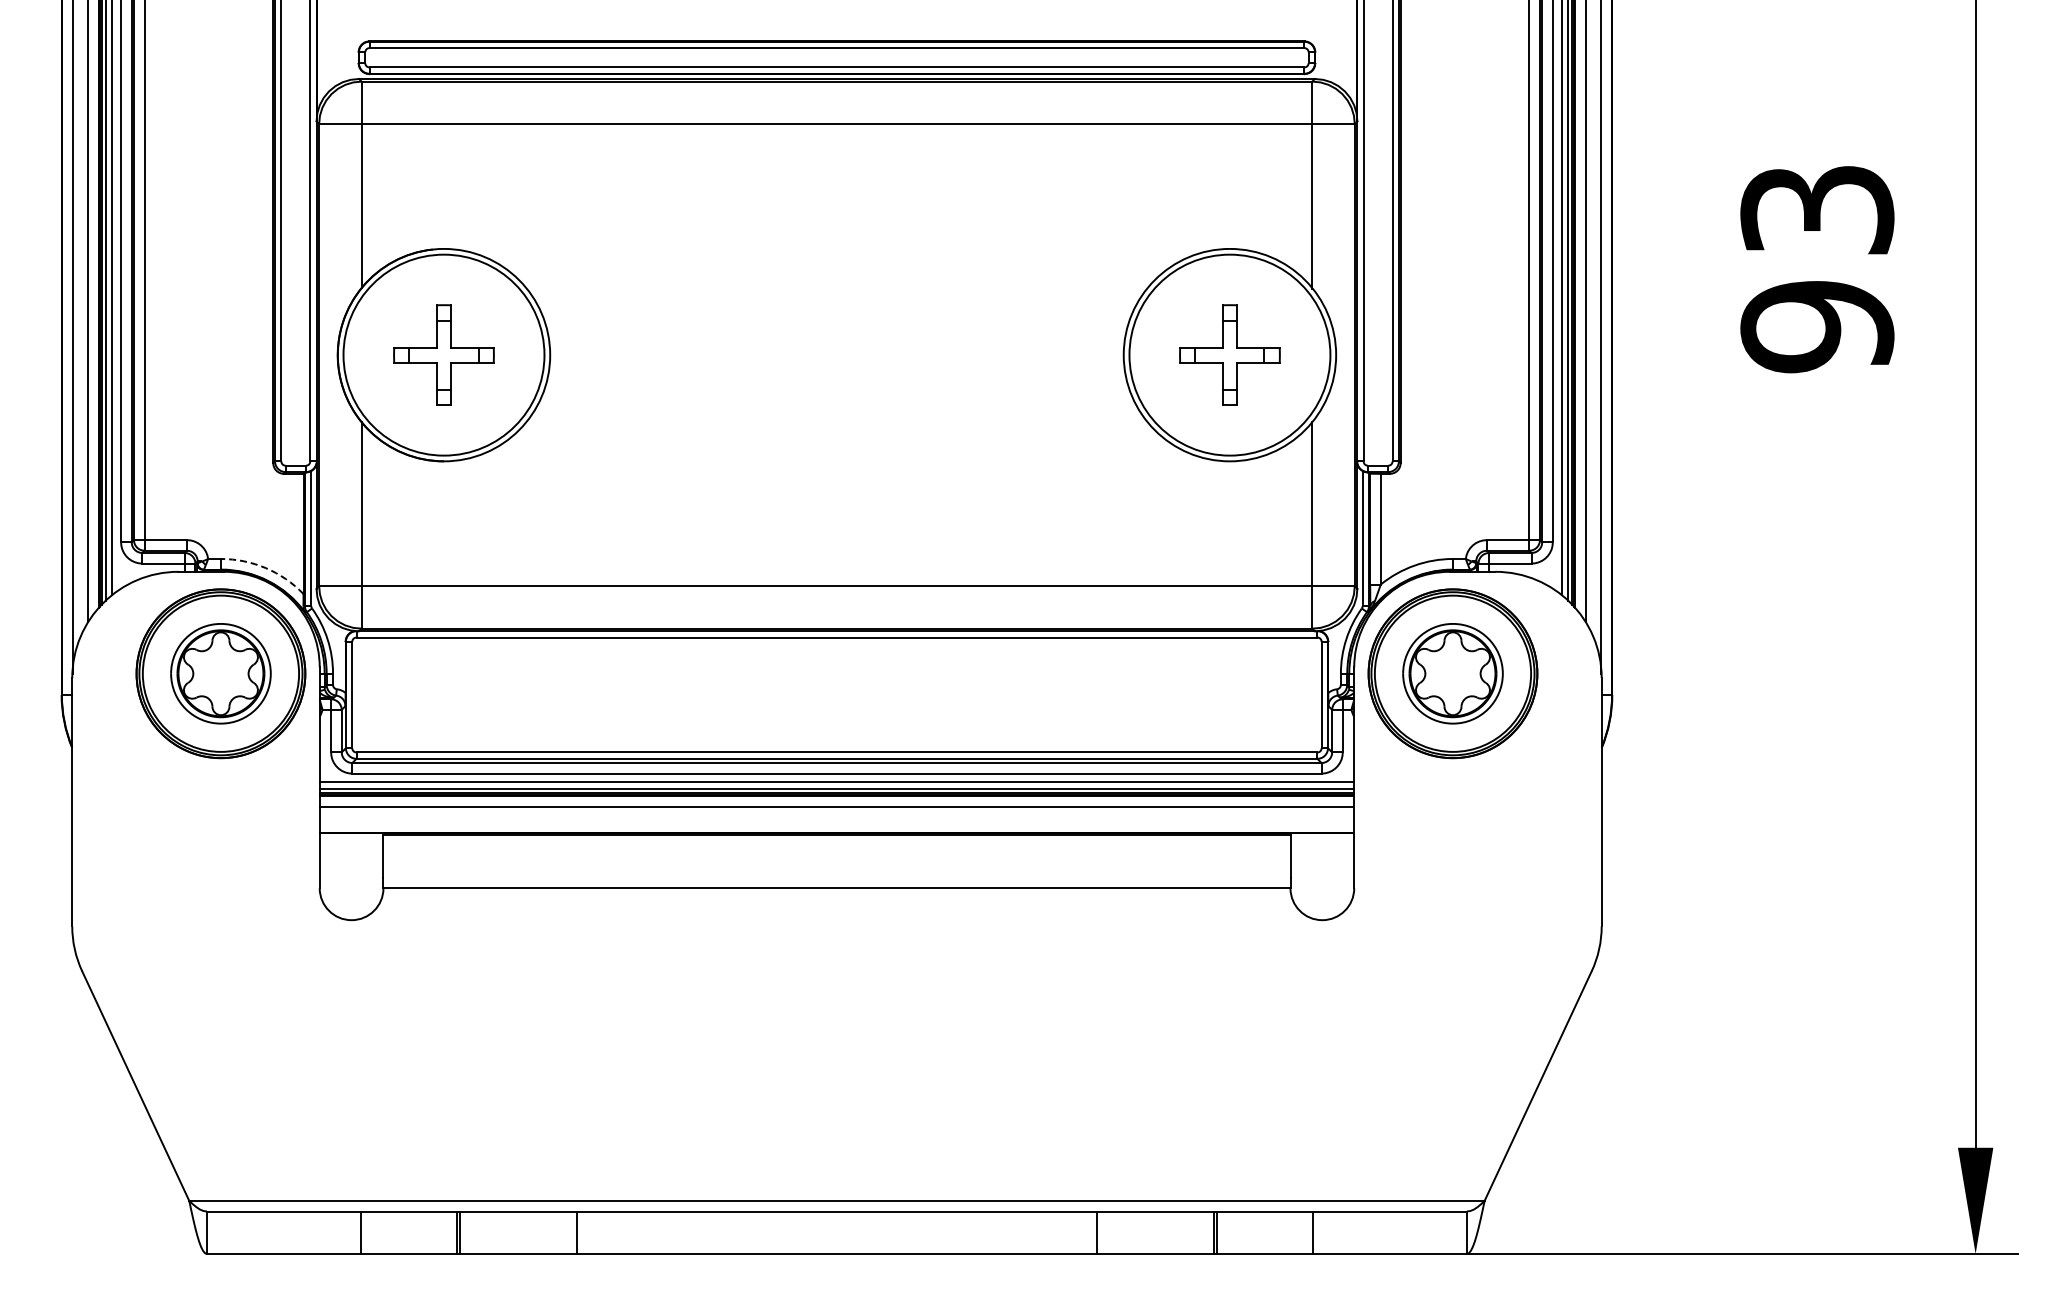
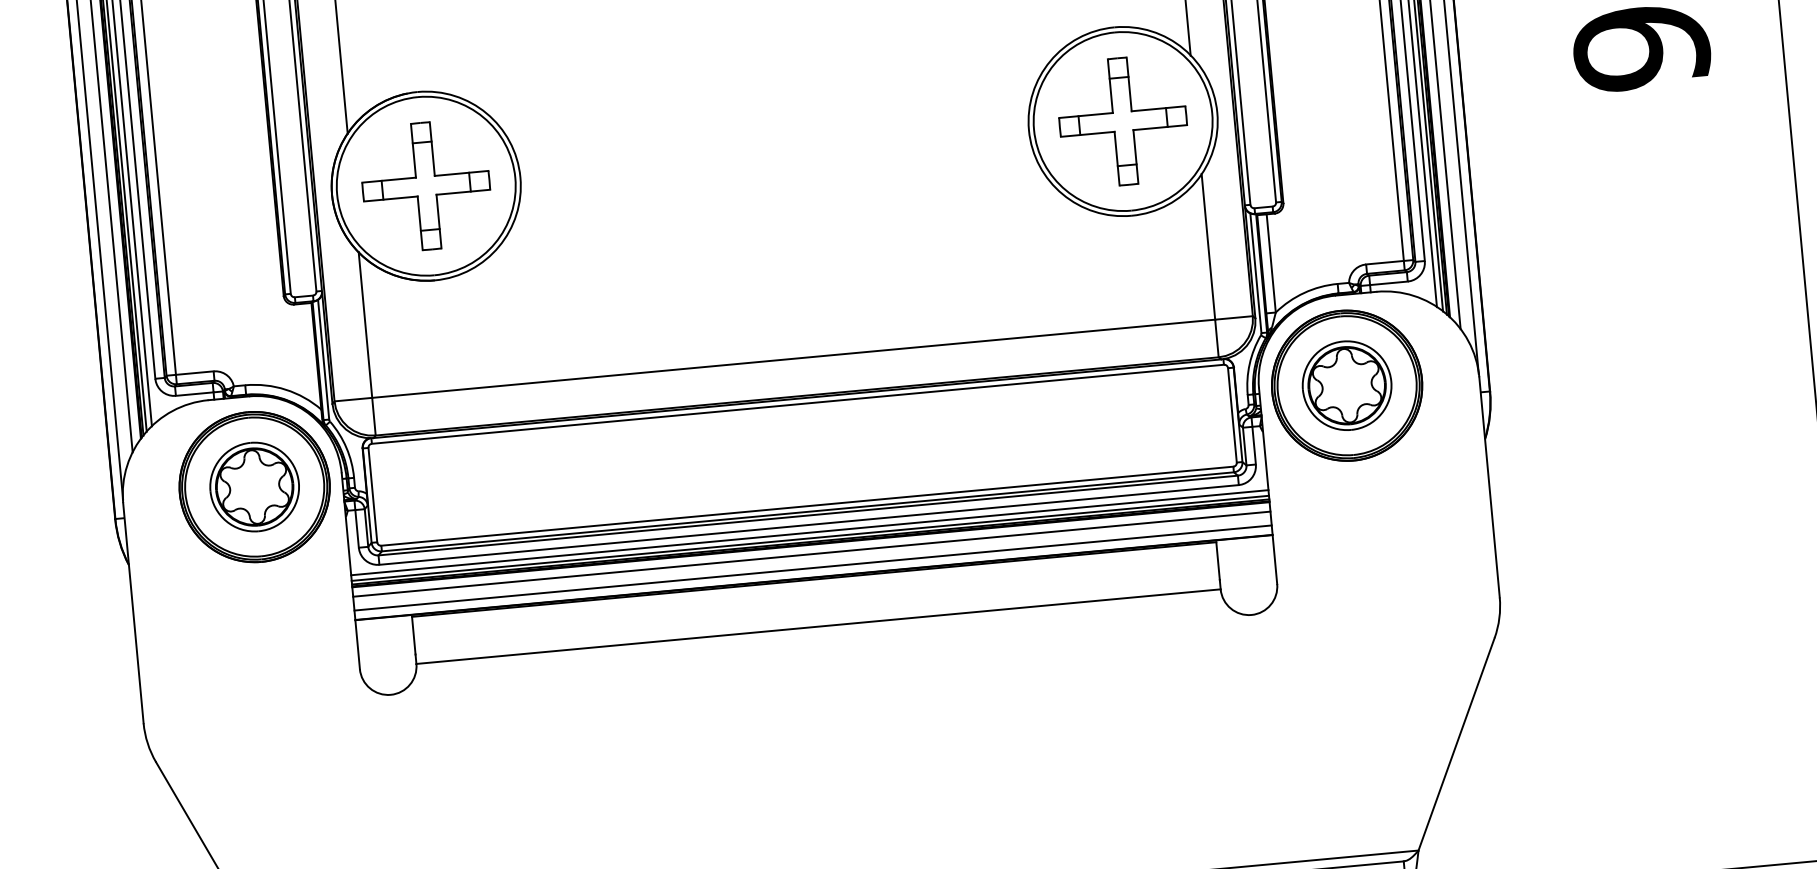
part: (443, 354) -> (425, 185), size x1.43
part: (1229, 354) -> (1122, 121), size x1.43
arc: (265, 568) -> (285, 390), dashed -> solid
line: (836, 822) -> (812, 568), added

